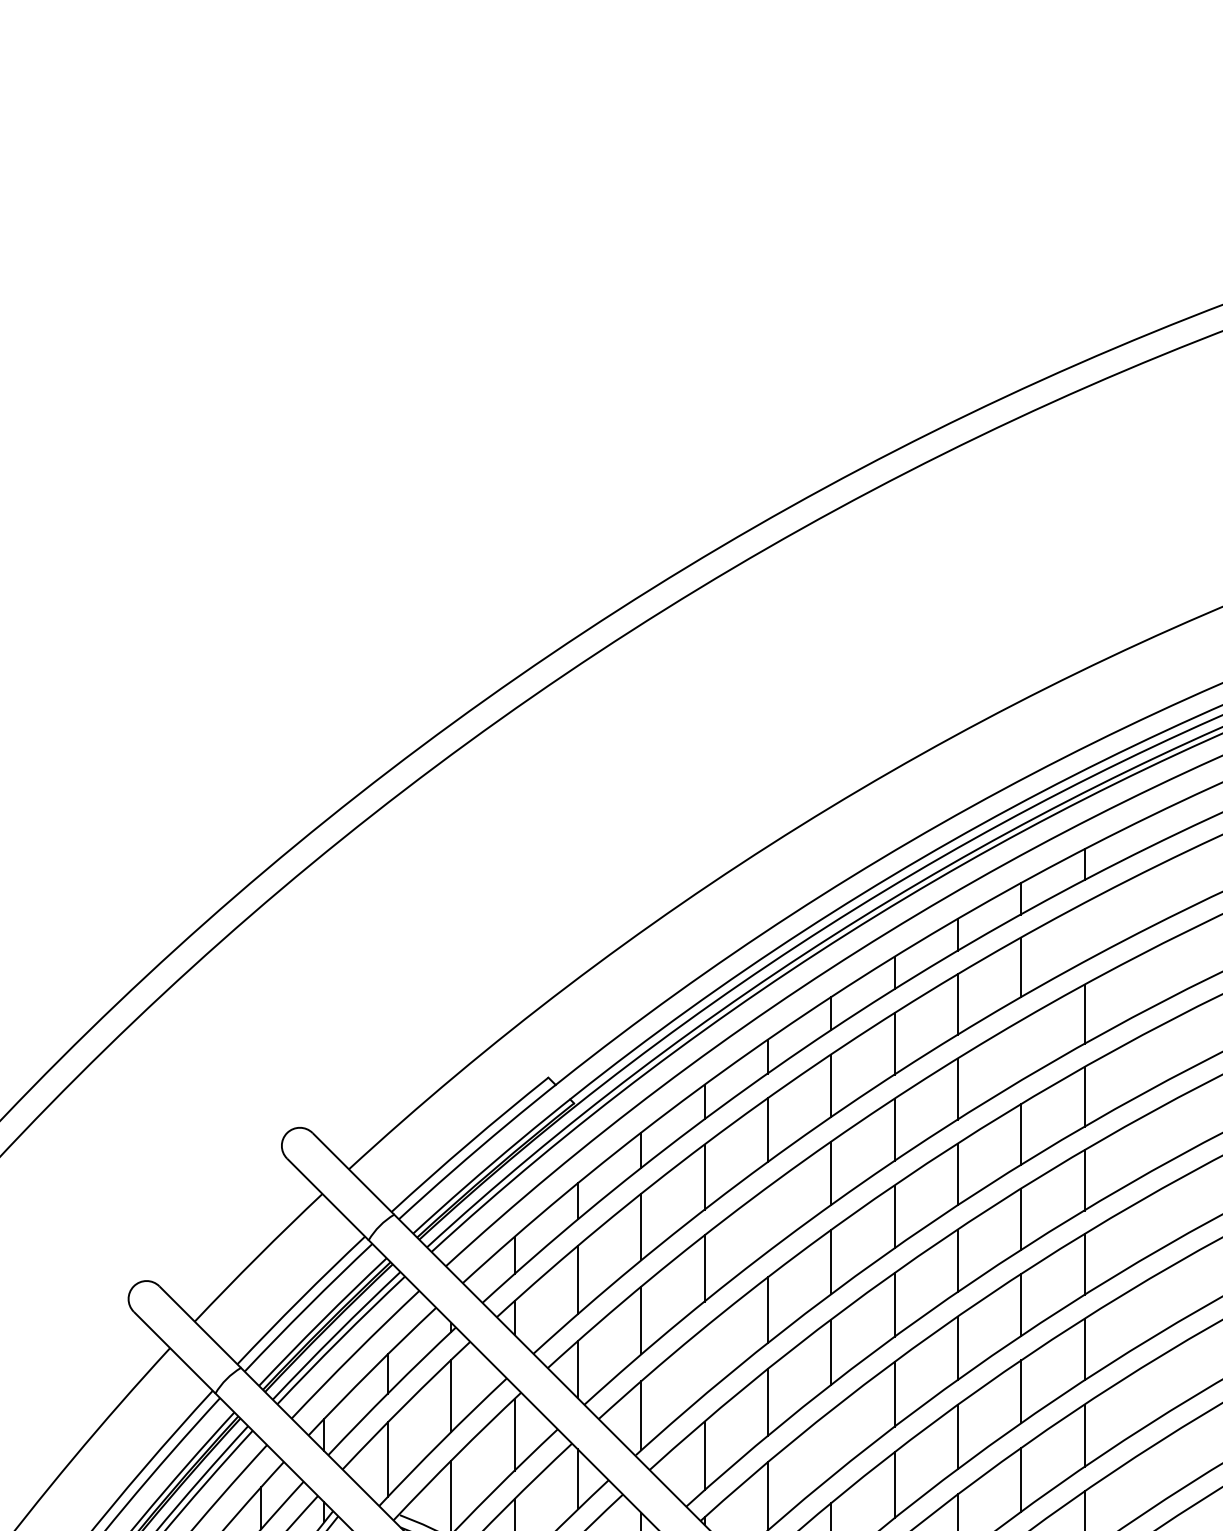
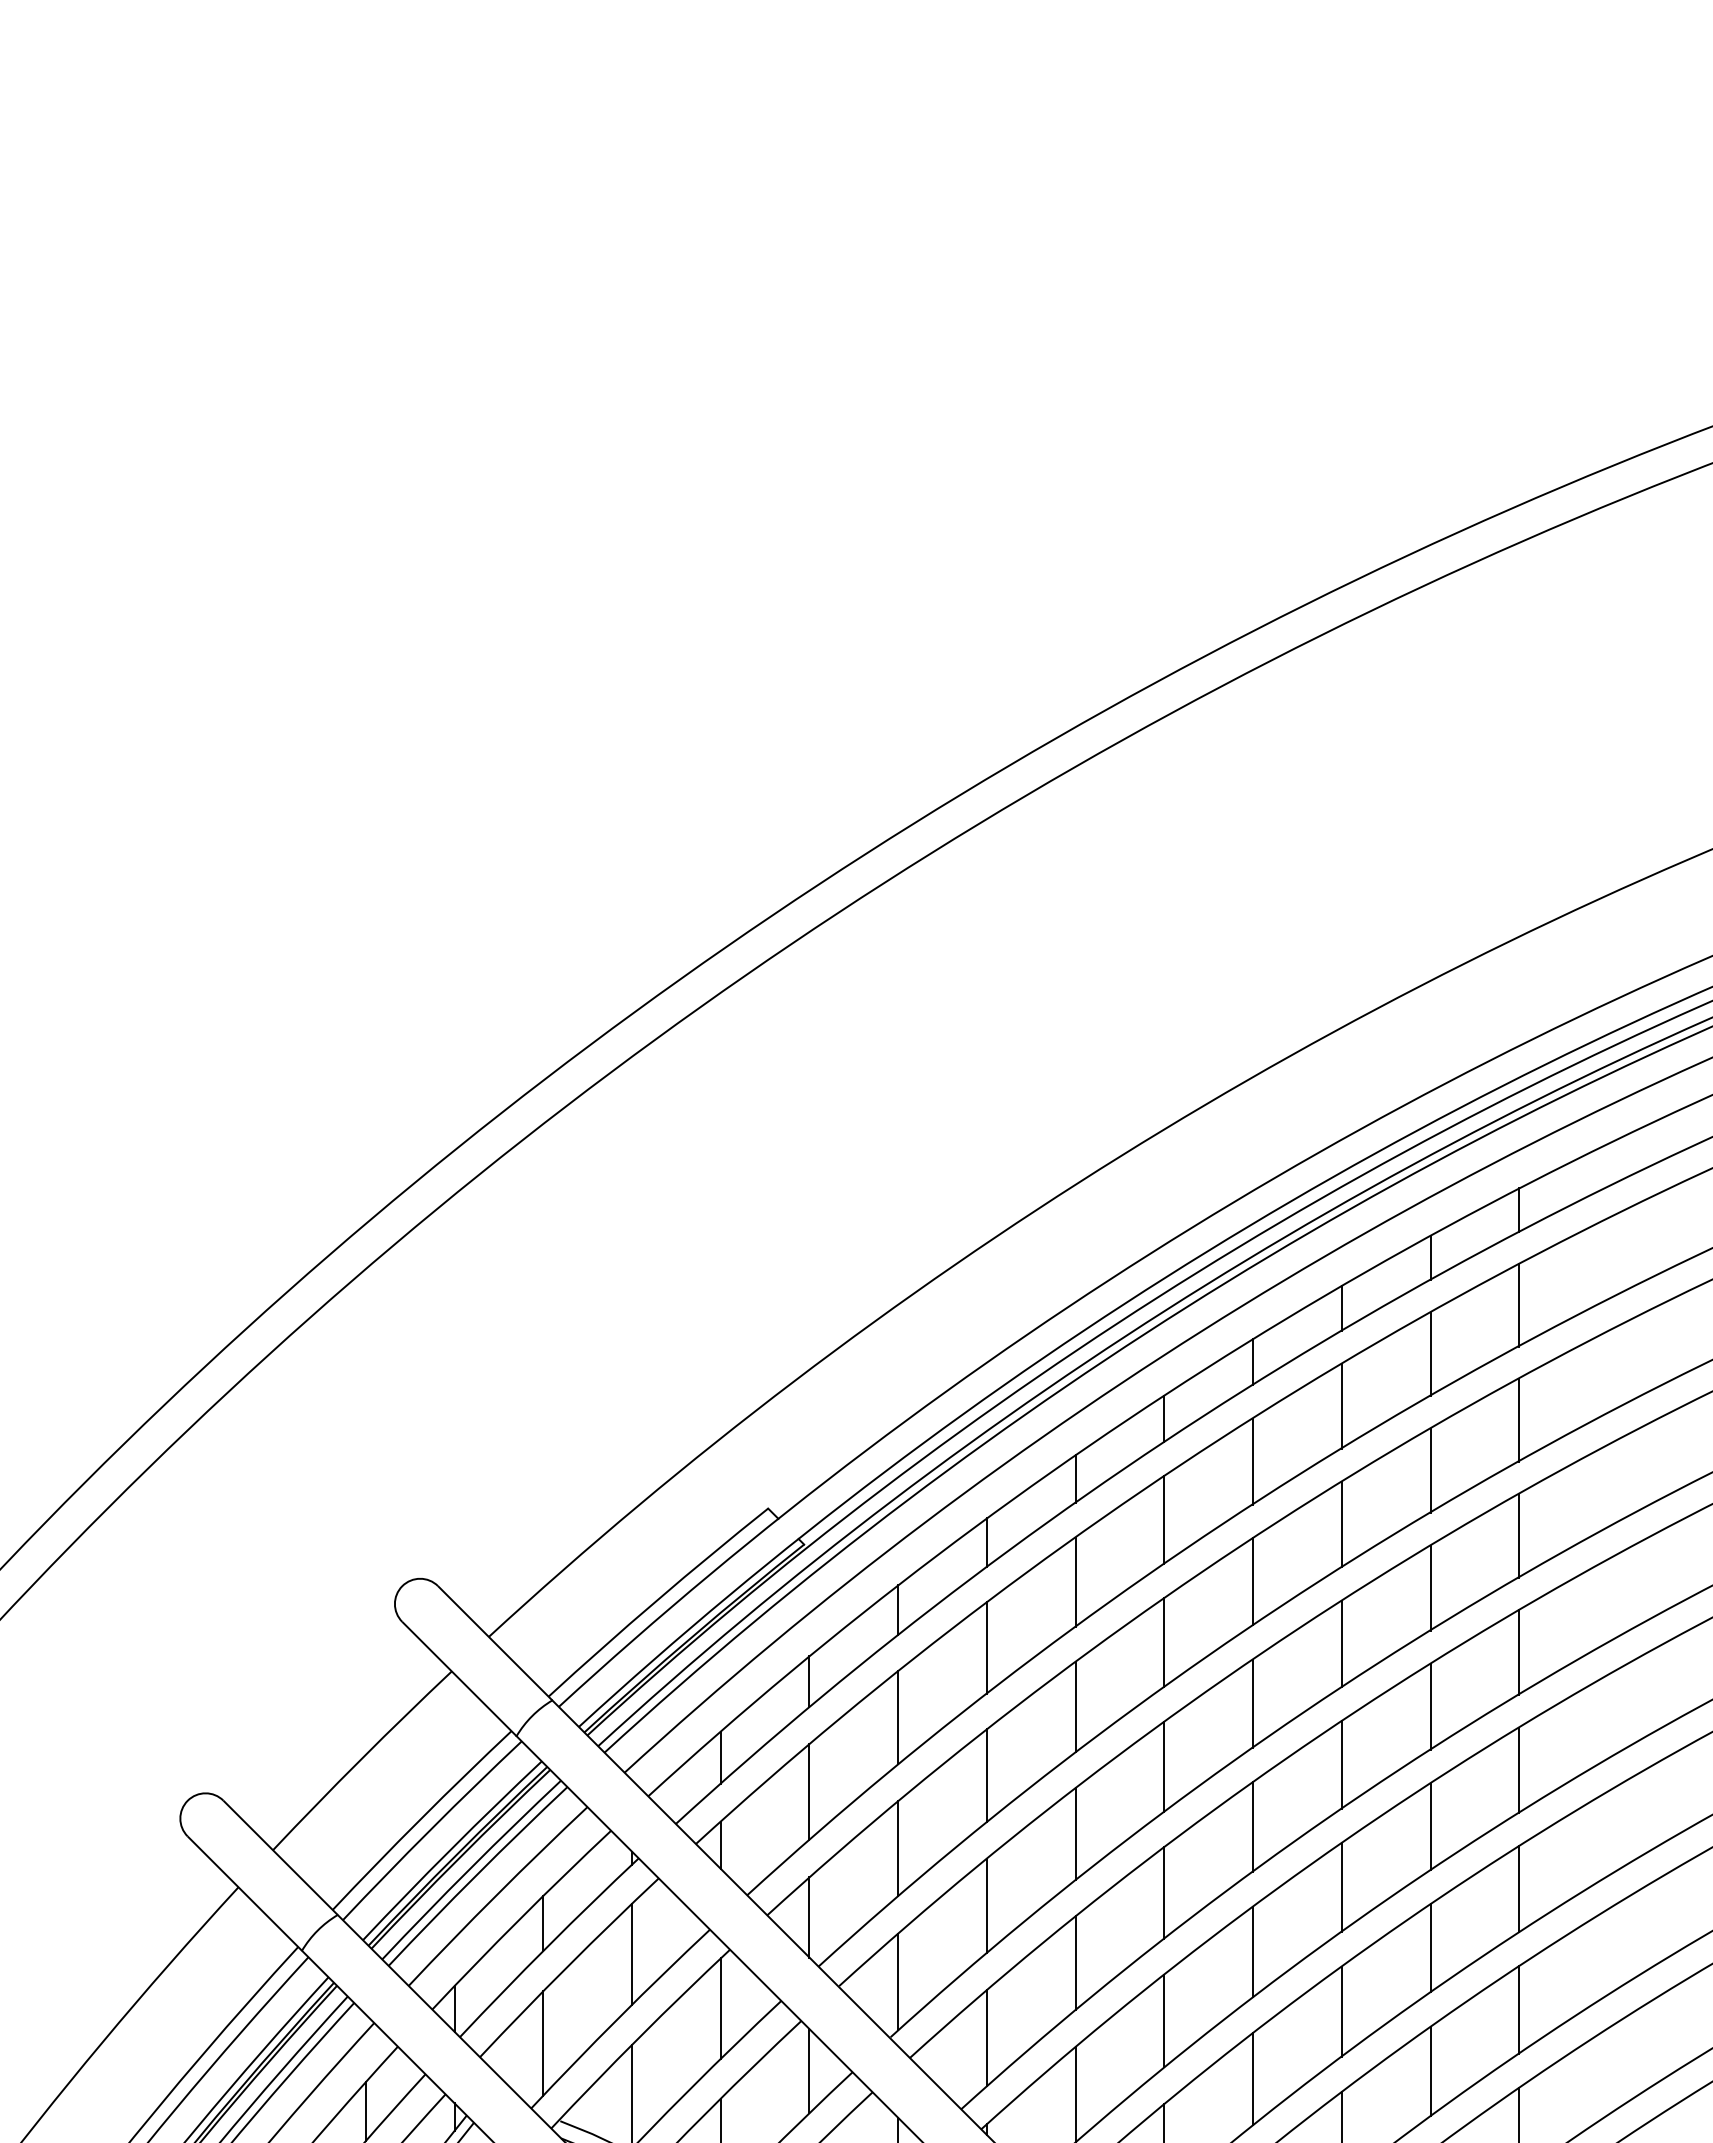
line: (1085, 932) -> (1519, 1305), added
line: (1021, 1050) -> (1430, 1470), added
line: (767, 1219) -> (1075, 1706), added
line: (704, 1361) -> (986, 1905), added
line: (831, 1443) -> (1164, 2020), added

